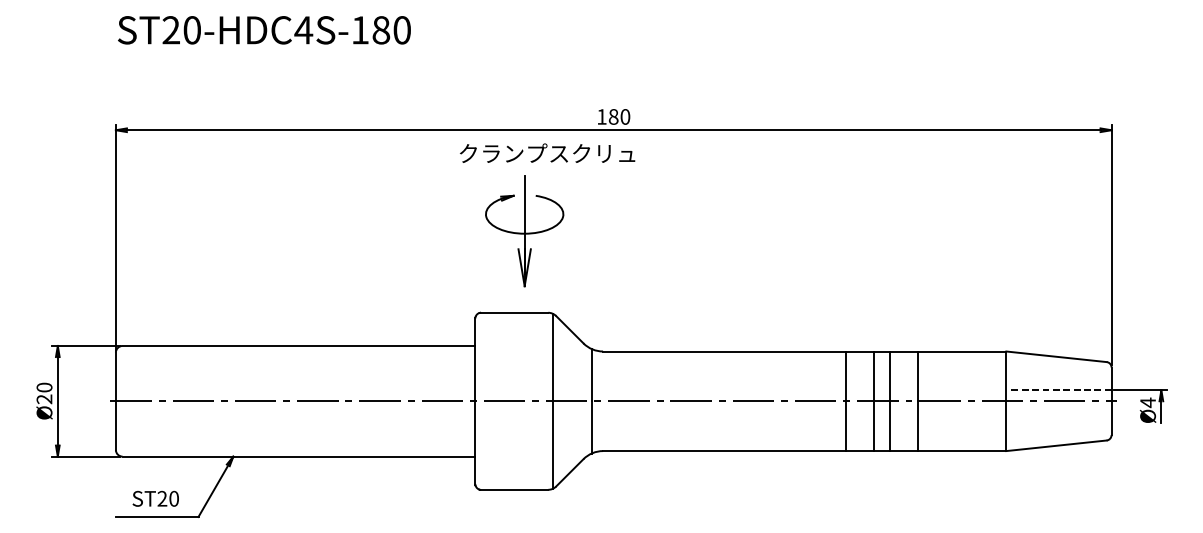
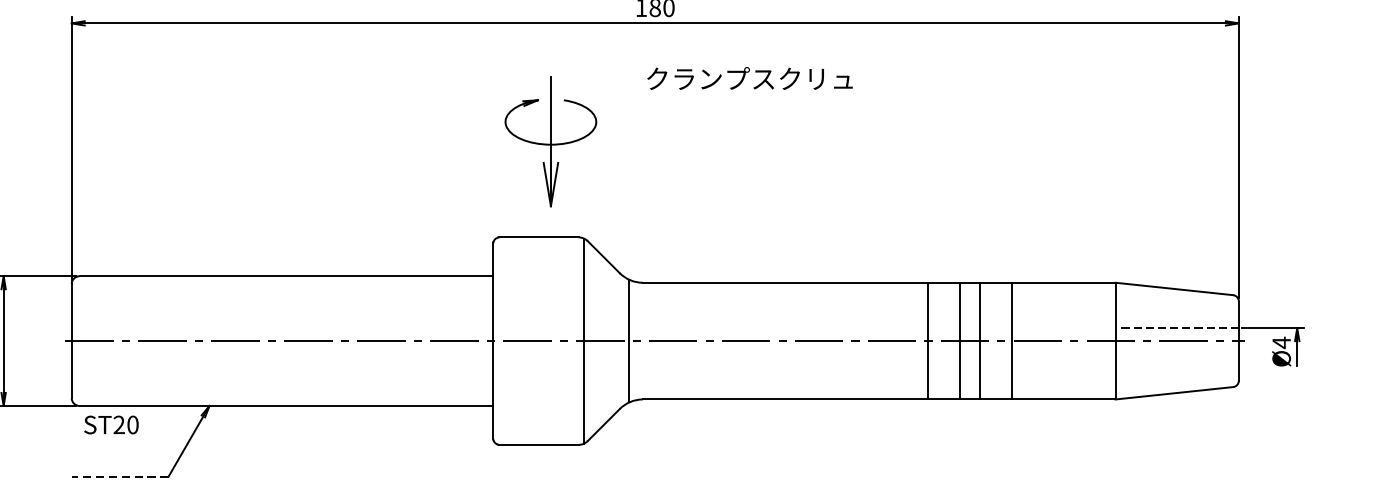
text: (547, 152) -> (749, 77), moved
text: (155, 498) -> (111, 424), moved
line: (156, 516) -> (119, 476), solid -> dashed

